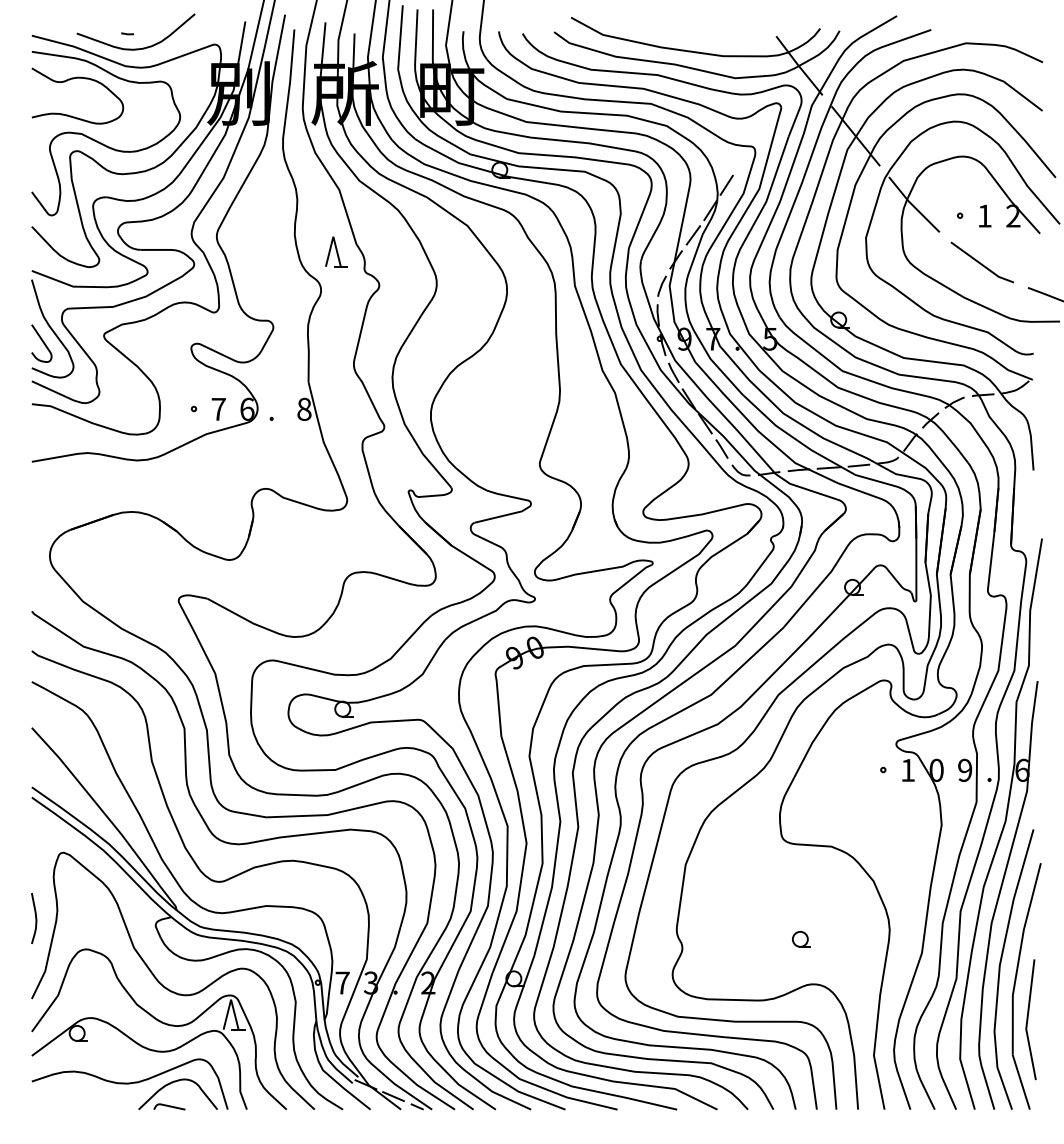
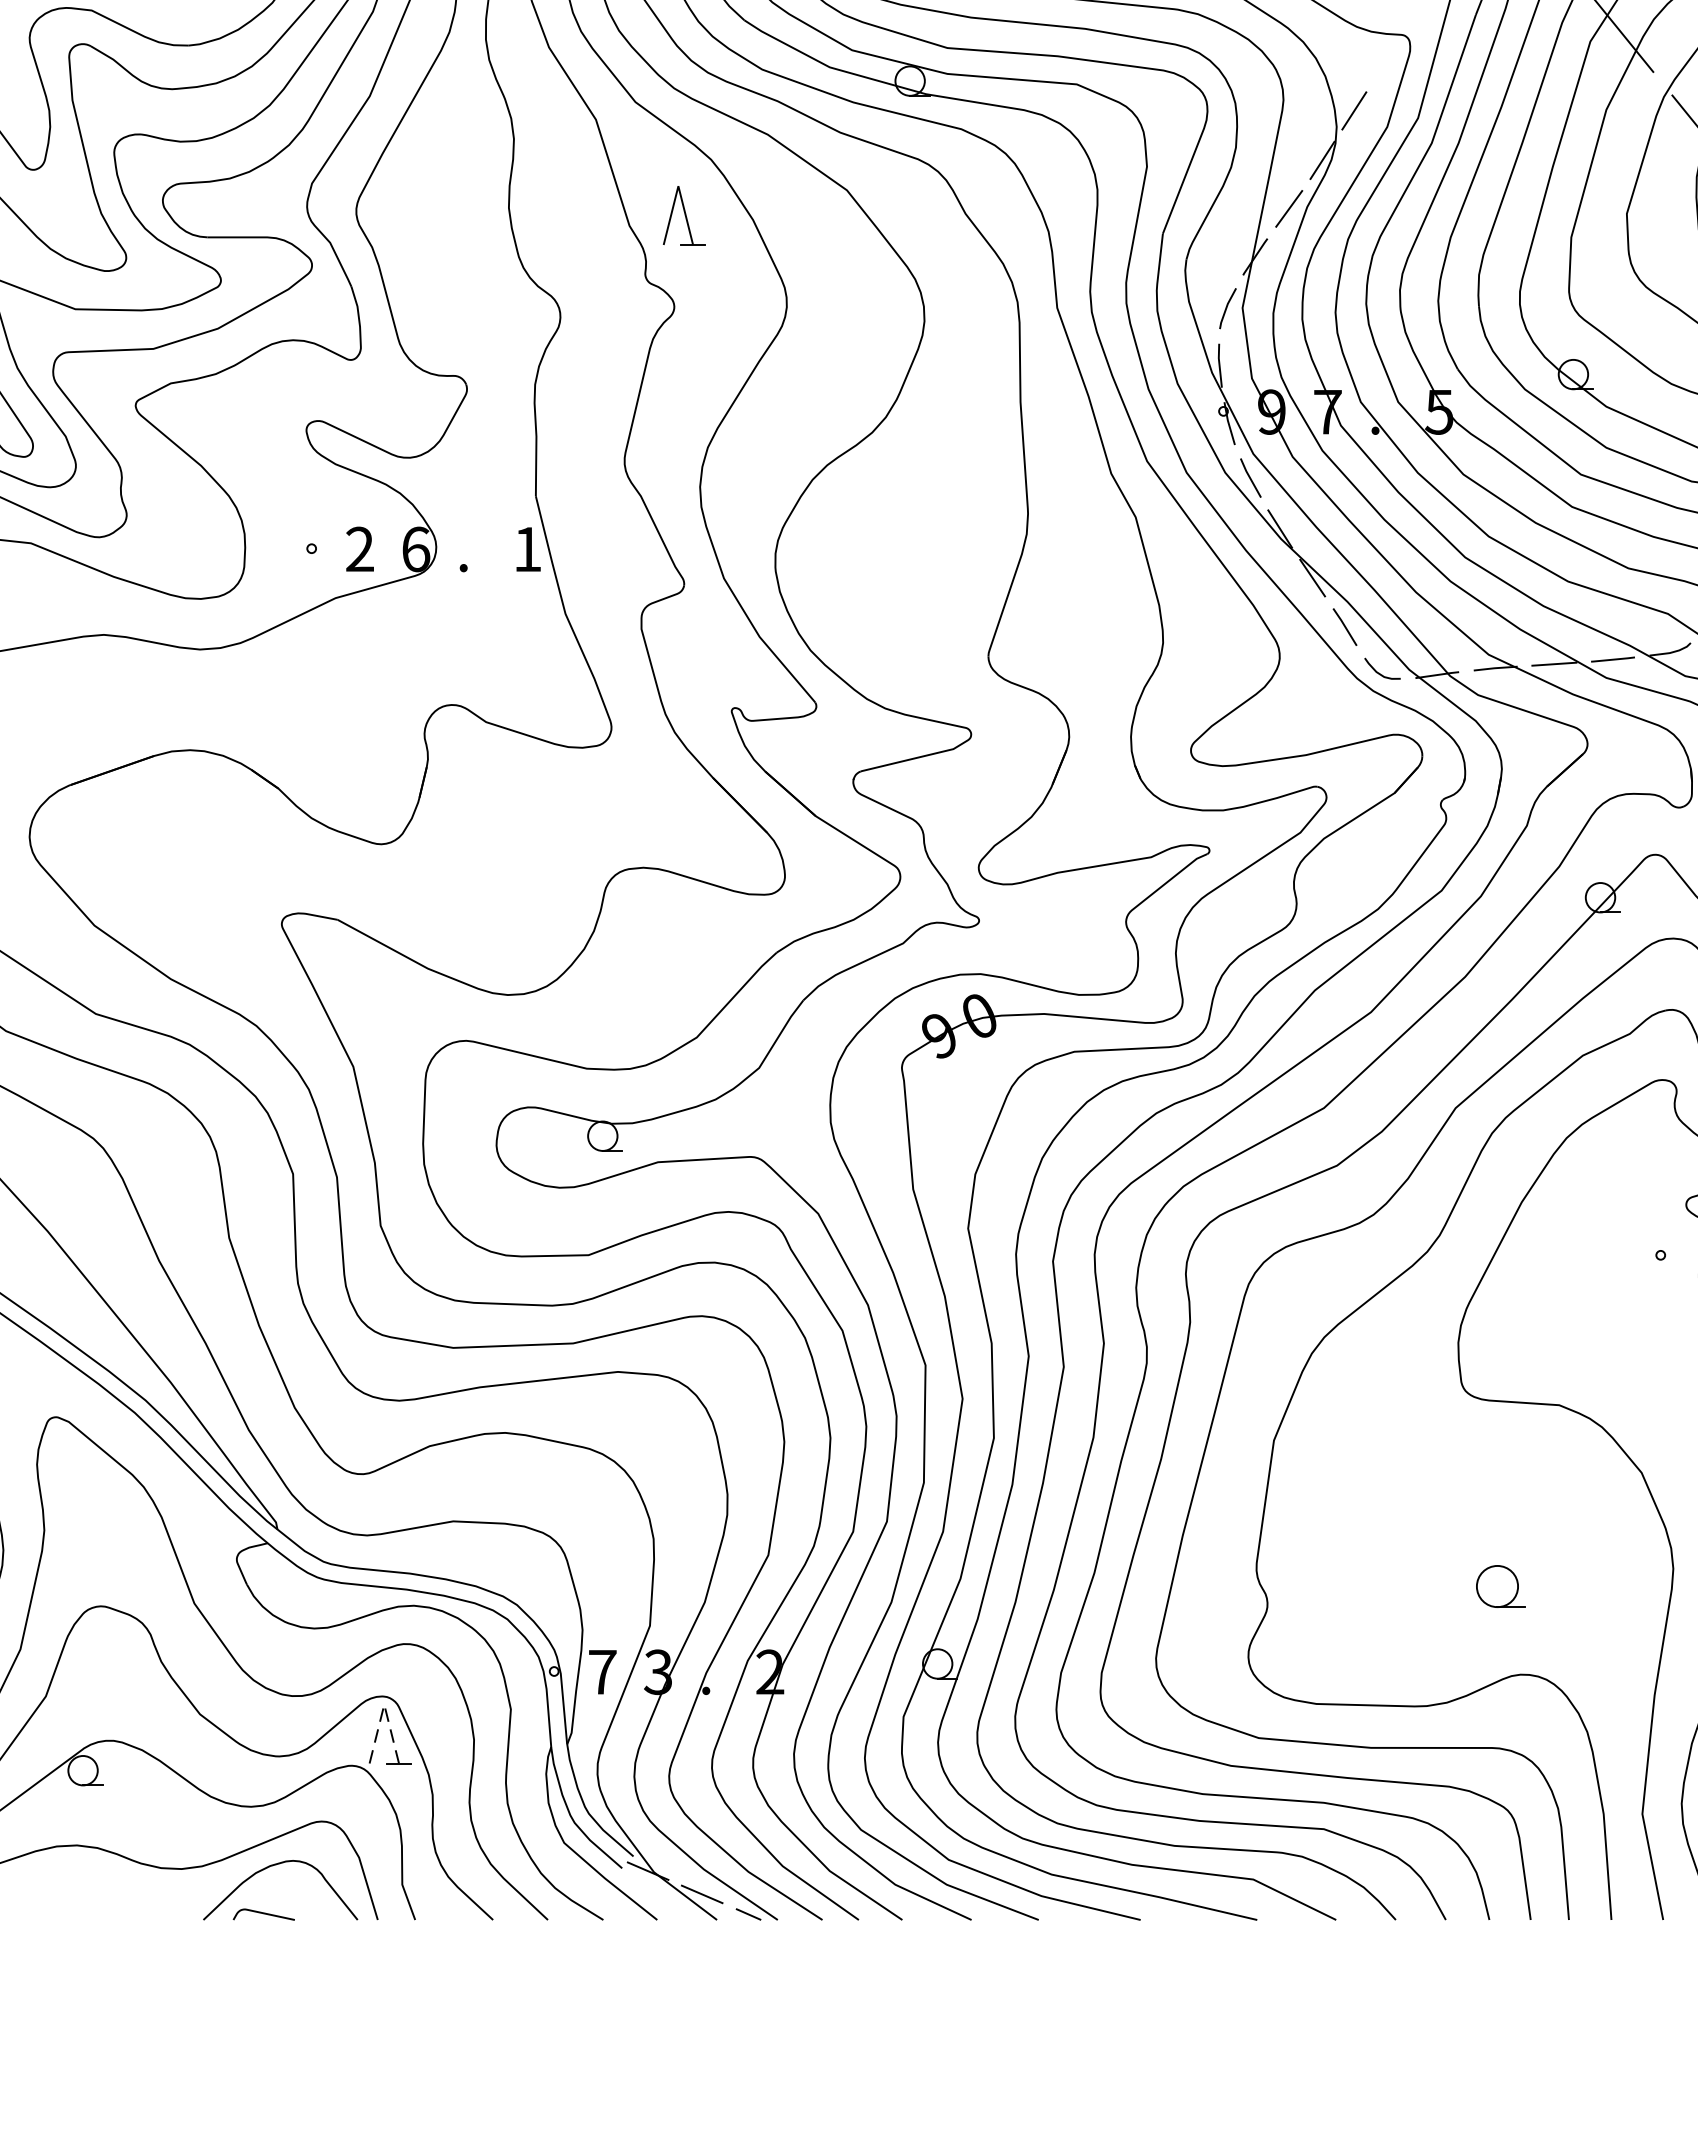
part: (336, 251) -> (684, 215), moved
text: (218, 408) -> (359, 547), 7 -> 2
text: (304, 408) -> (527, 547), 8 -> 1
part: (801, 939) -> (1500, 1586), size x1.4
line: (231, 999) -> (385, 1704), solid -> dashed

